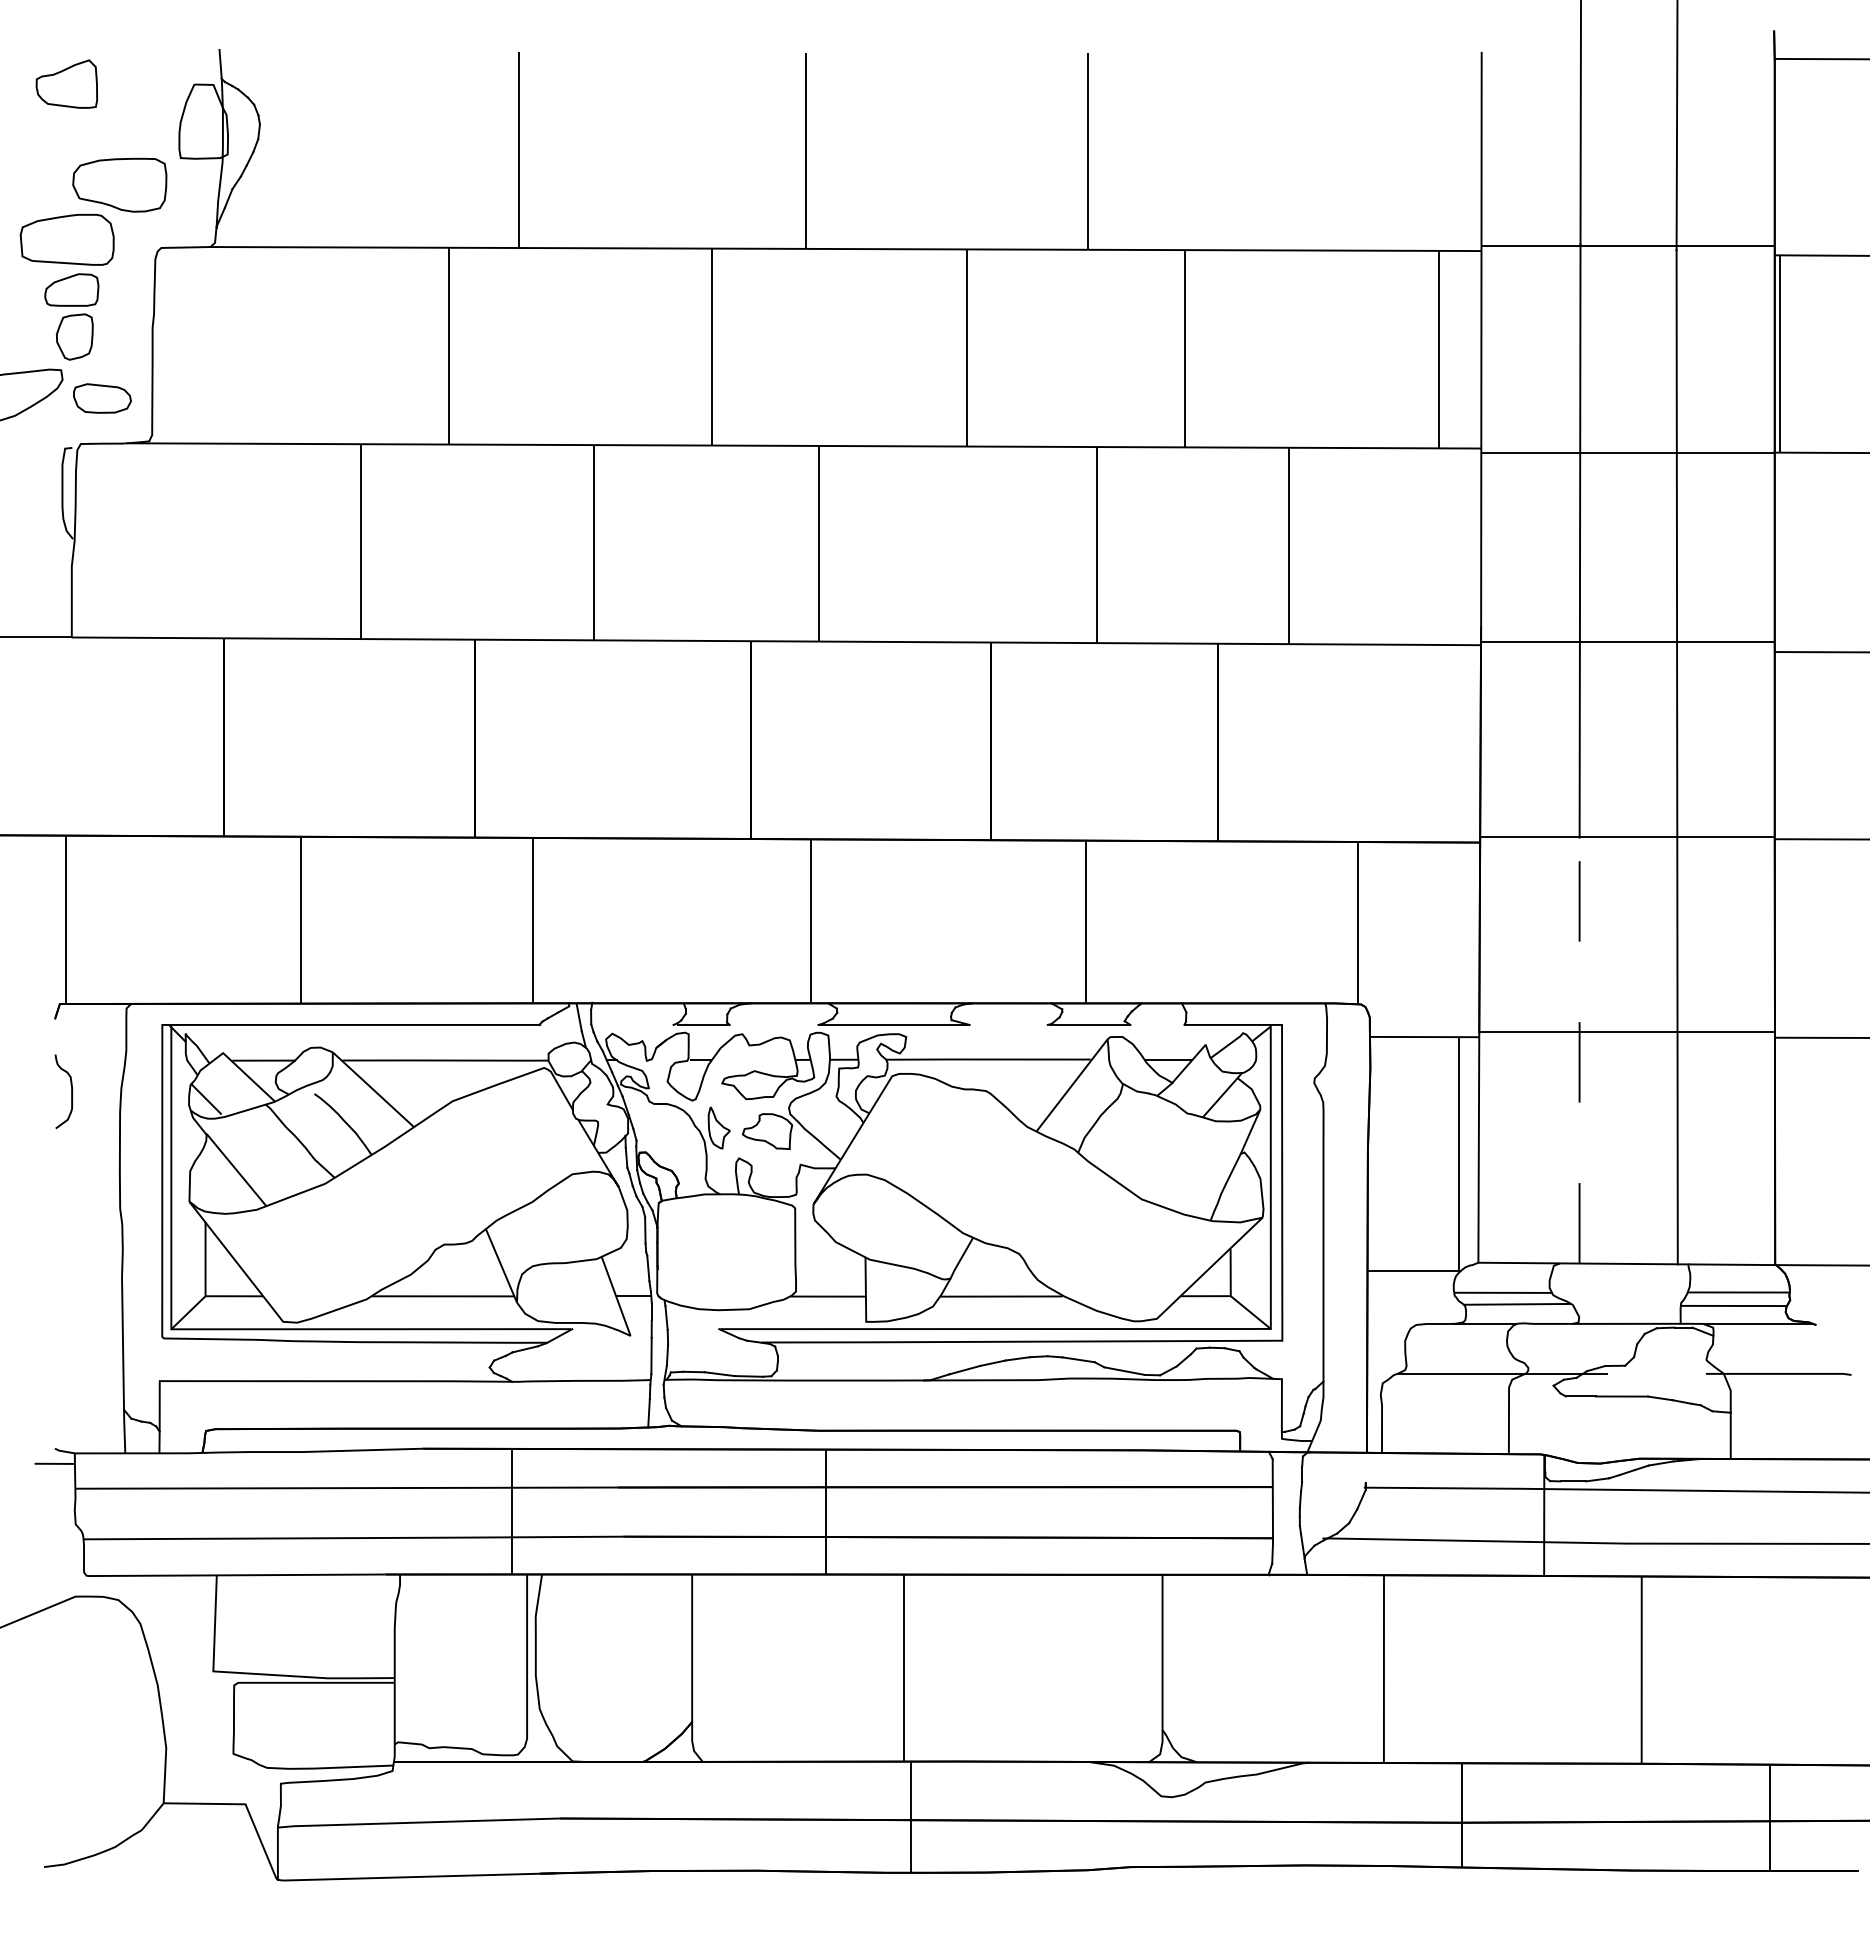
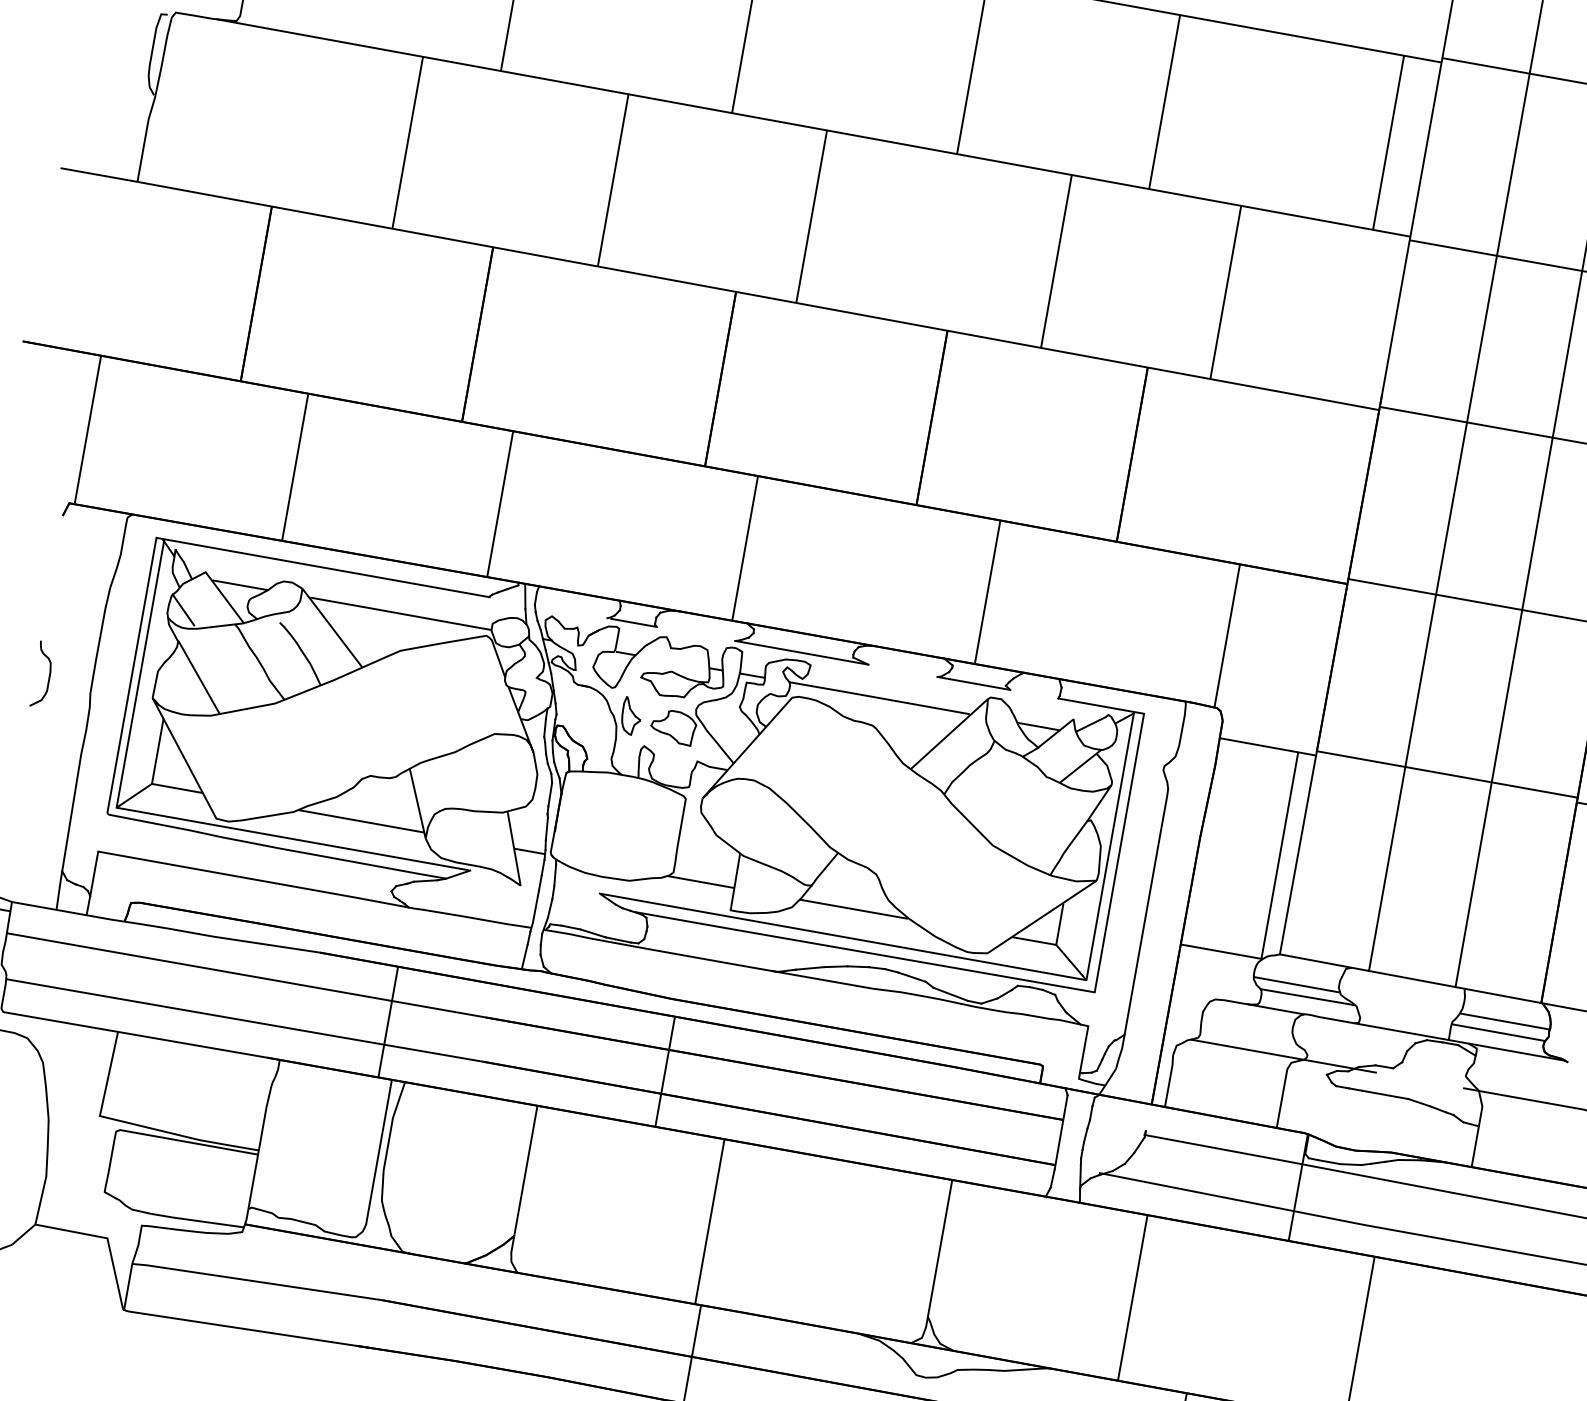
line: (1579, 1050) -> (1402, 783), dashed -> solid
curve: (71, 1091) -> (49, 675), moved

